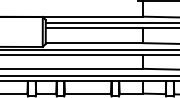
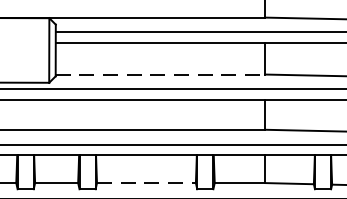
line: (94, 43) -> (160, 75), solid -> dashed
line: (87, 93) -> (145, 182), solid -> dashed

